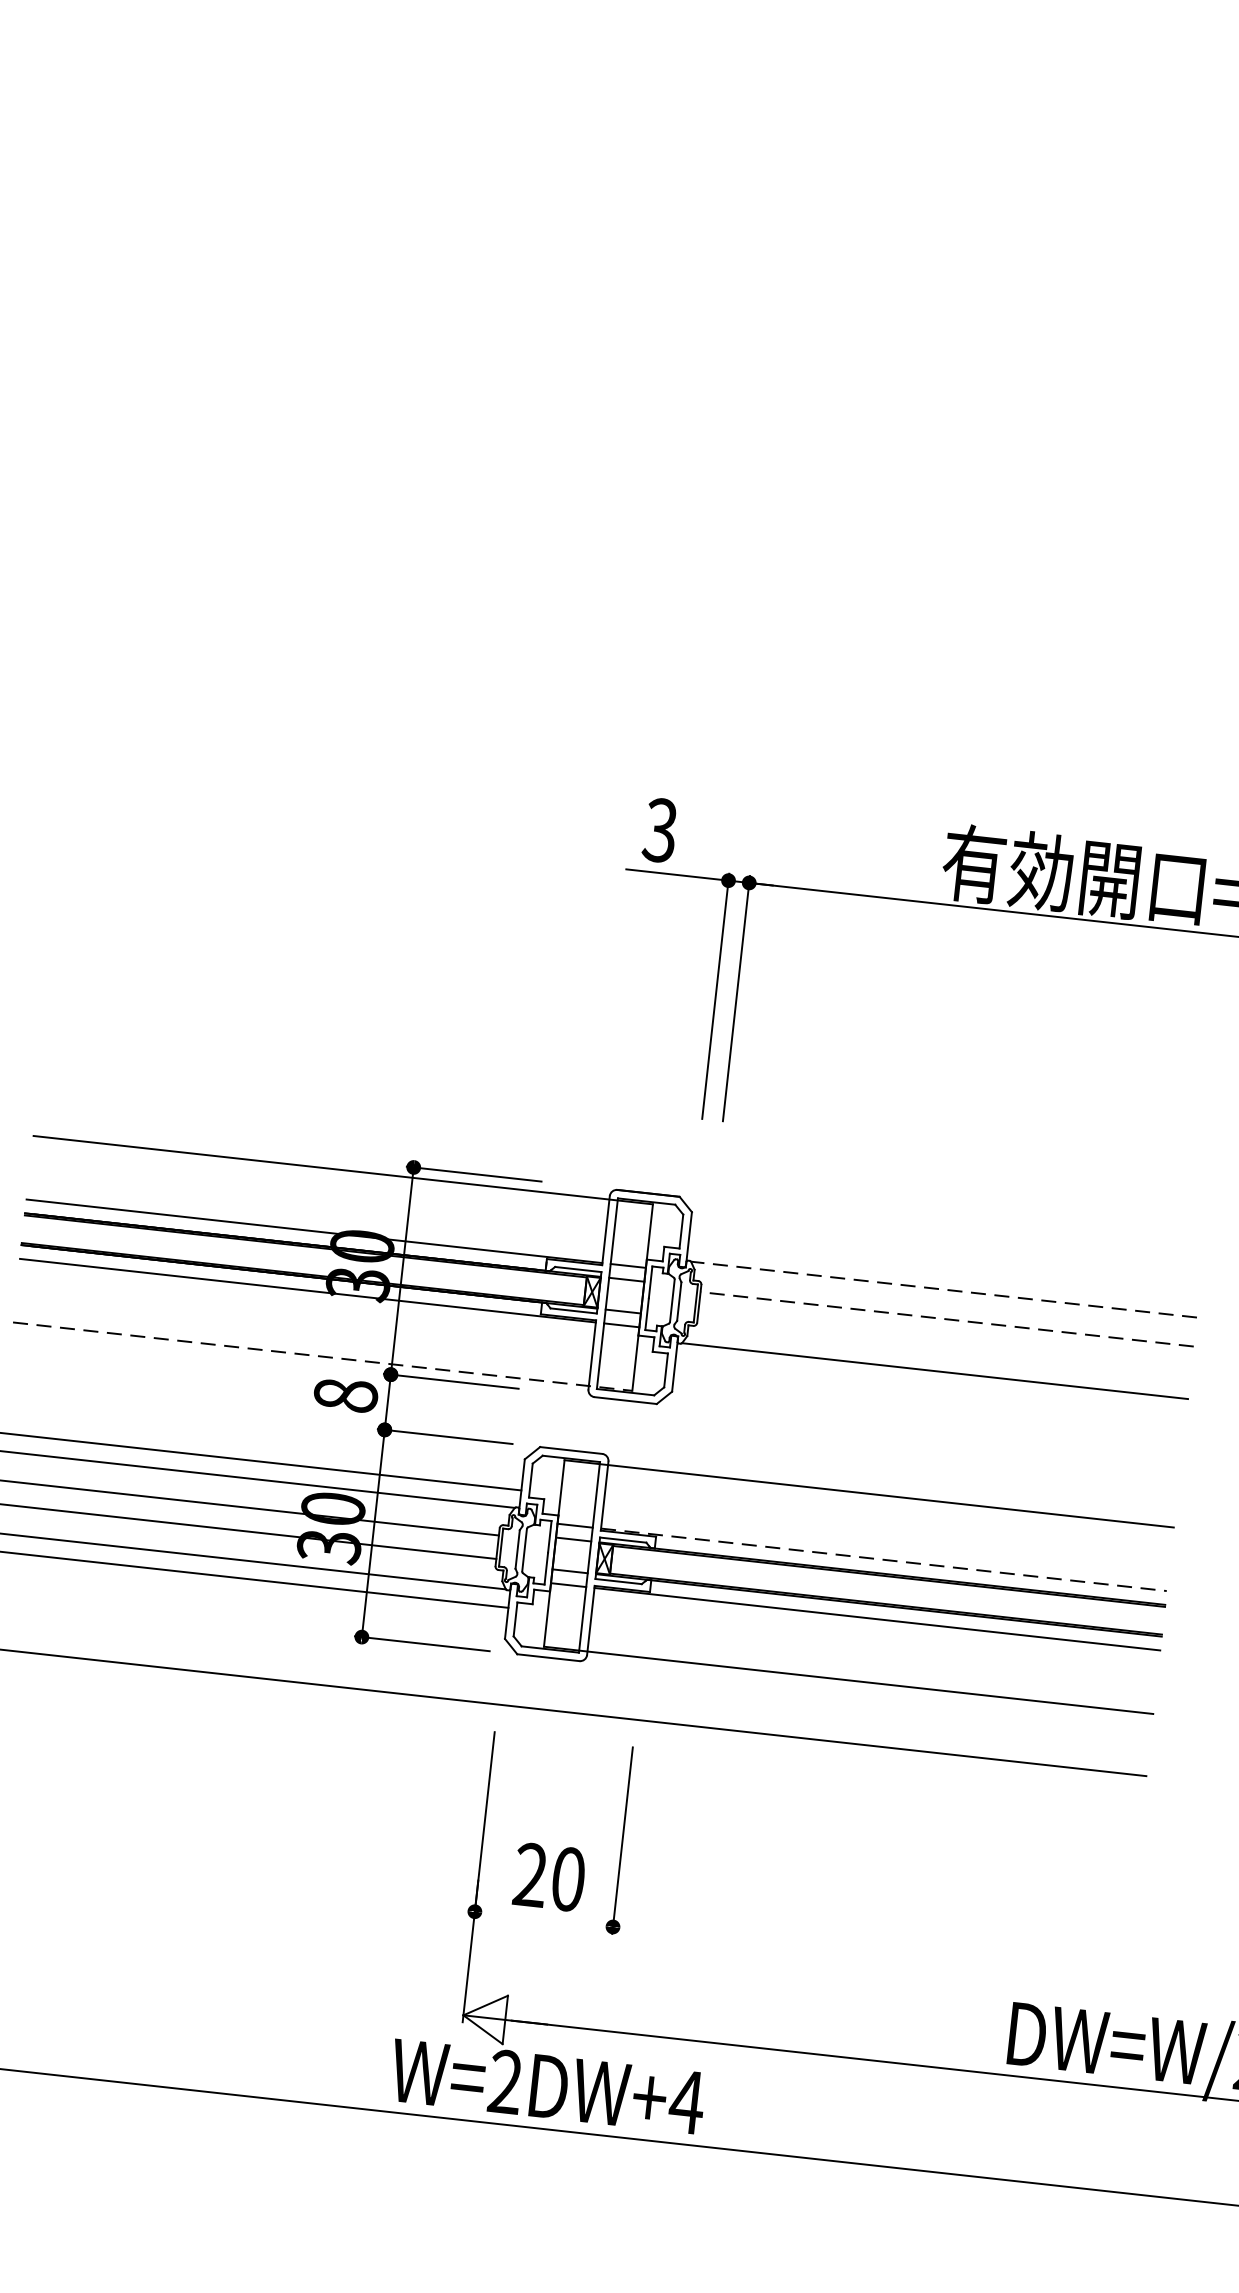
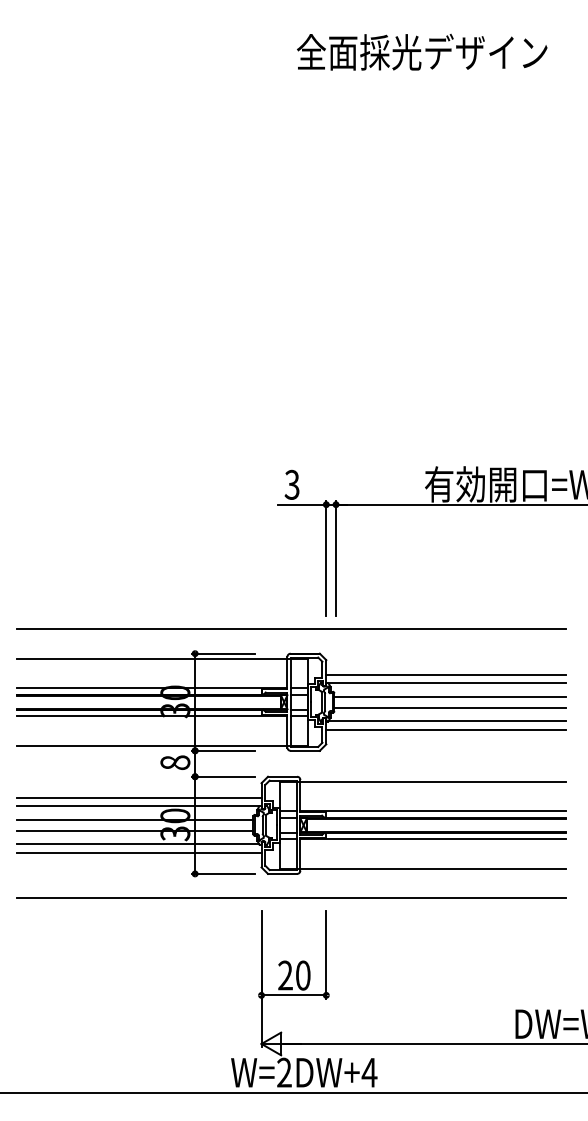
line: (624, 1138) -> (291, 629), added
line: (942, 1270) -> (445, 674), added
line: (944, 1290) -> (447, 683), dashed -> solid
line: (948, 1318) -> (450, 696), dashed -> solid
line: (943, 1342) -> (449, 707), added
line: (324, 1355) -> (163, 745), dashed -> solid
line: (929, 1388) -> (445, 729), added
line: (884, 1560) -> (433, 811), dashed -> solid
line: (543, 1919) -> (293, 995), added

